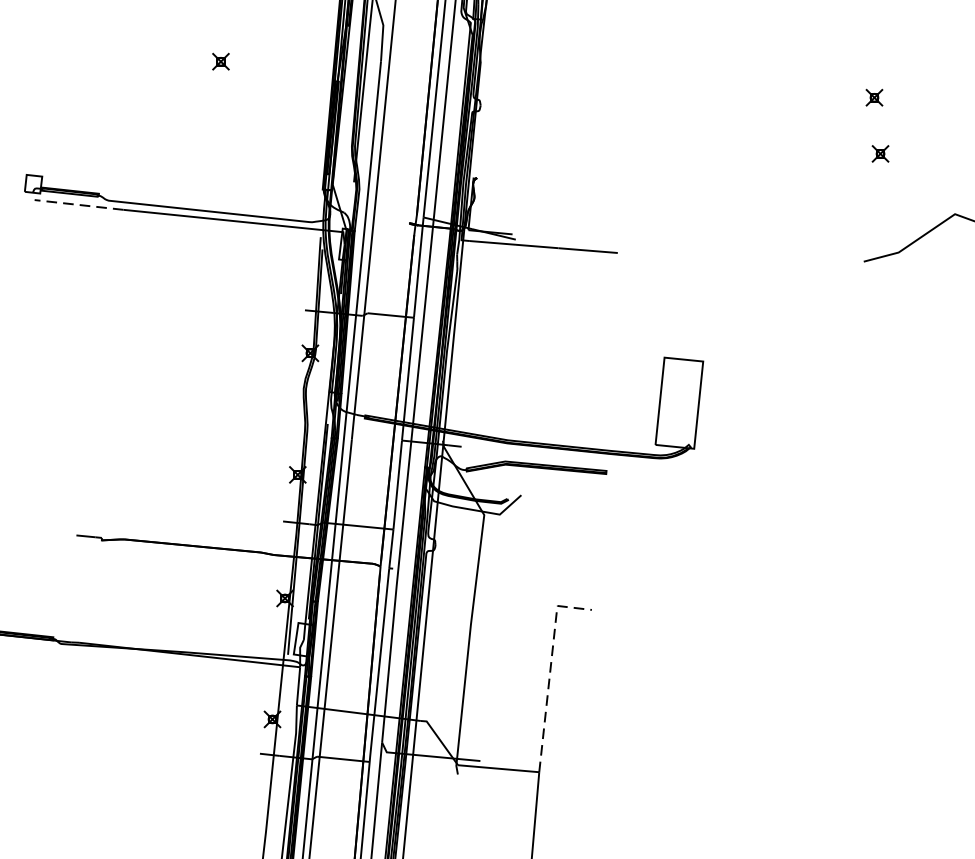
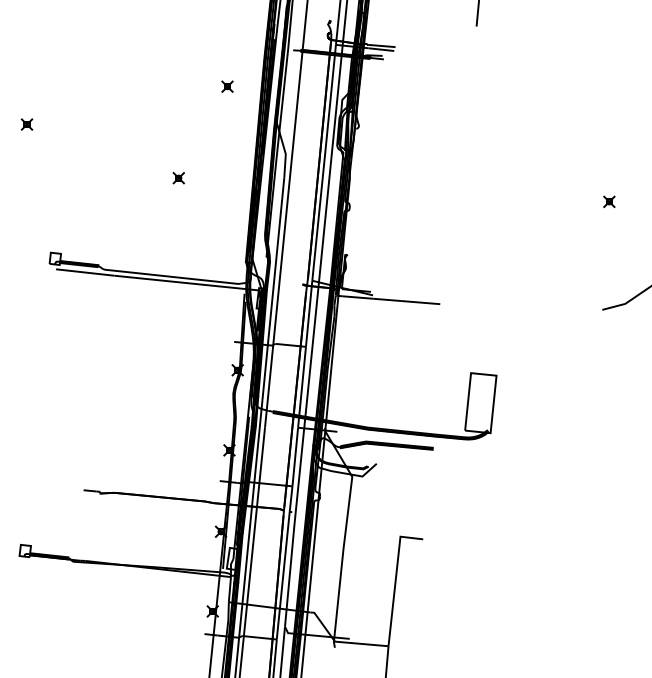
part: (880, 153) -> (613, 238), removed
line: (77, 204) -> (84, 272), dashed -> solid
line: (549, 670) -> (395, 579), dashed -> solid

